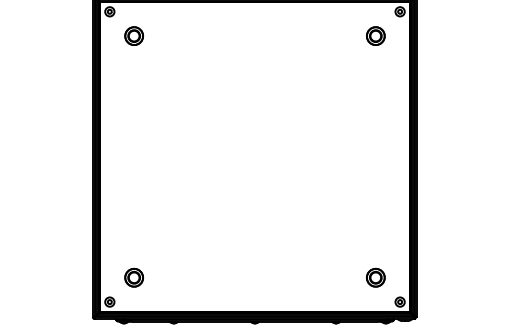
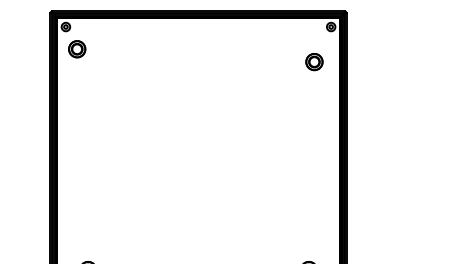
part: (133, 35) -> (76, 48), moved
part: (375, 35) -> (314, 61), moved

